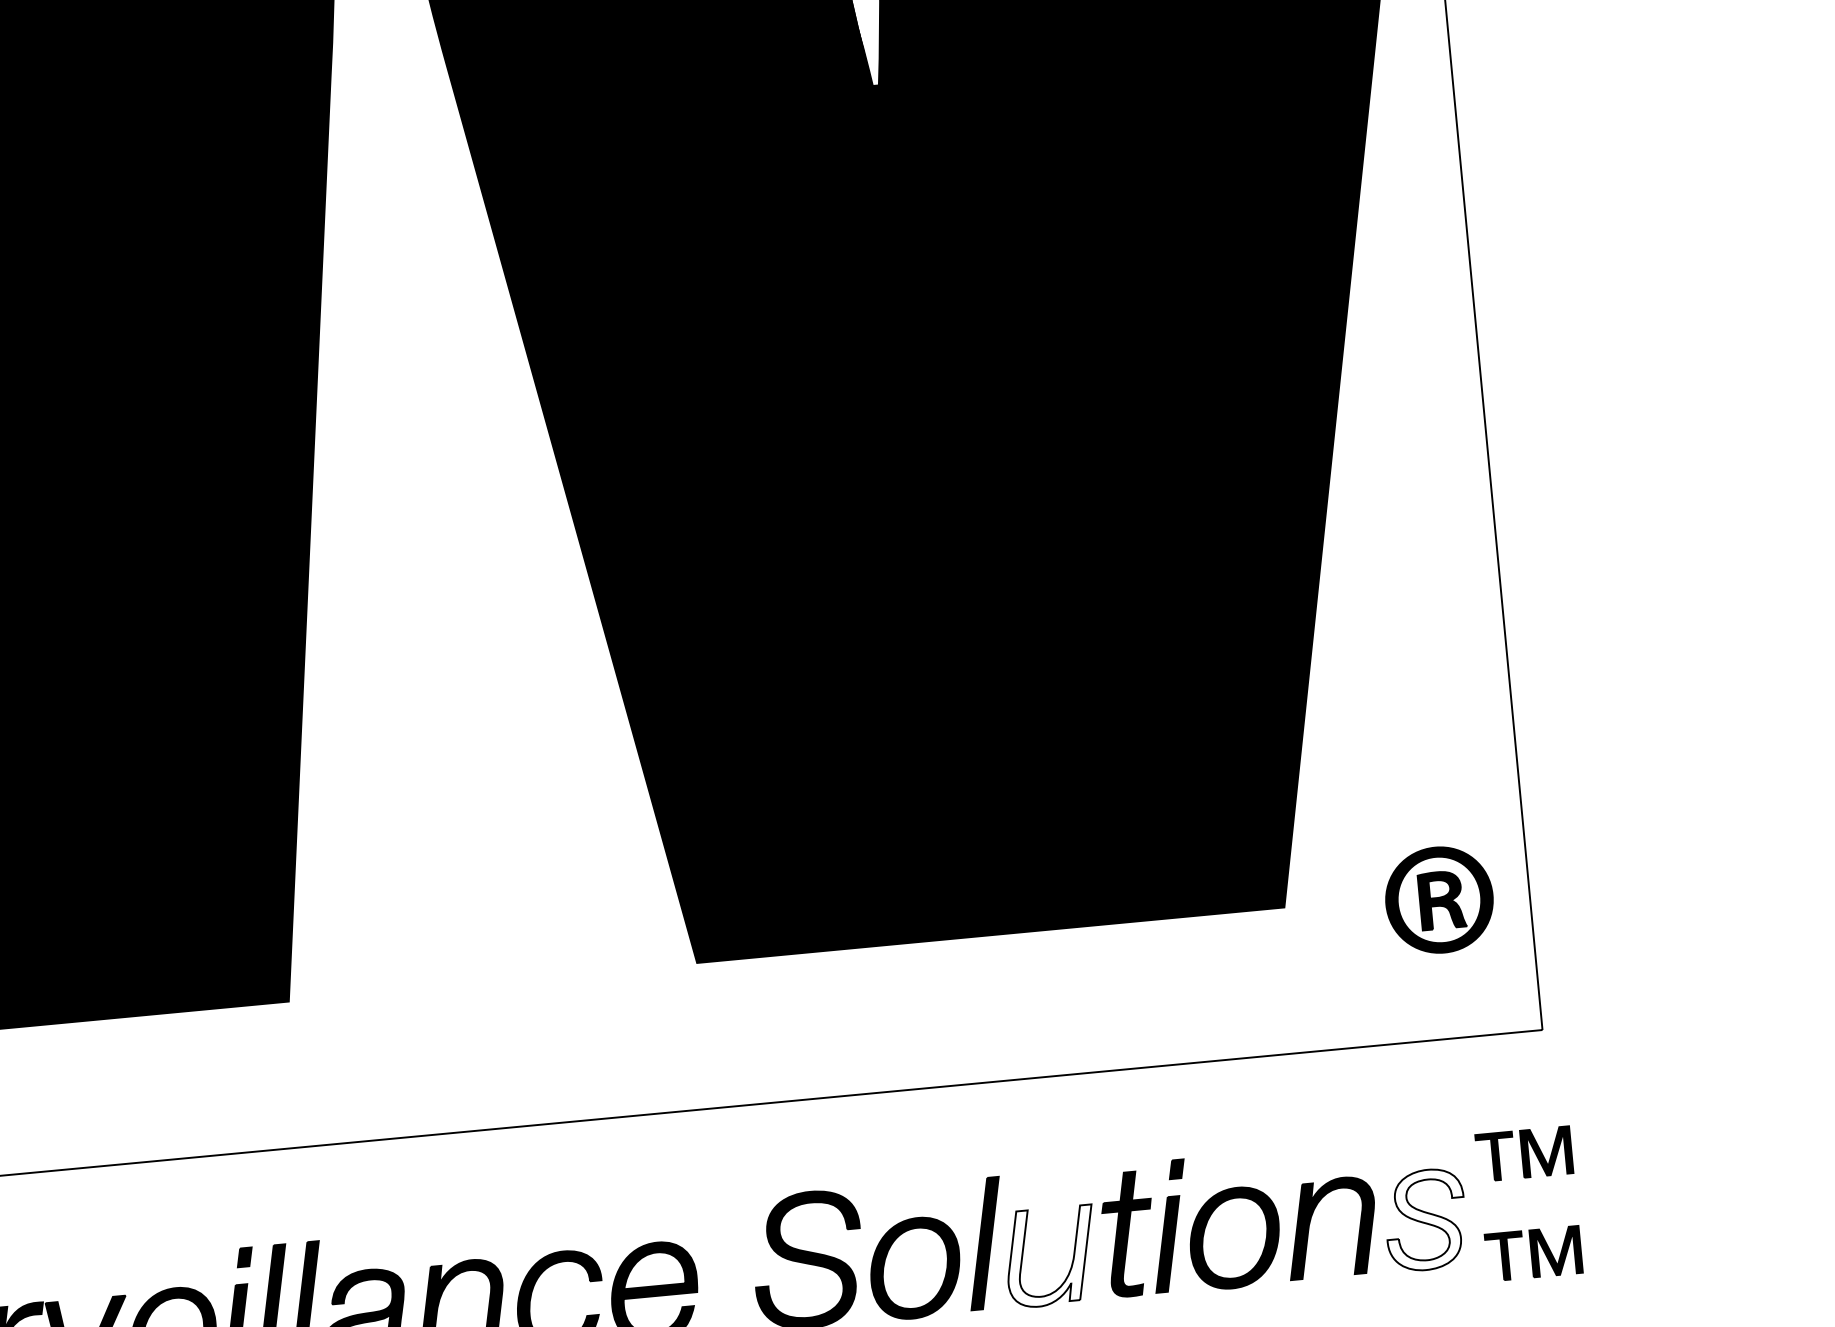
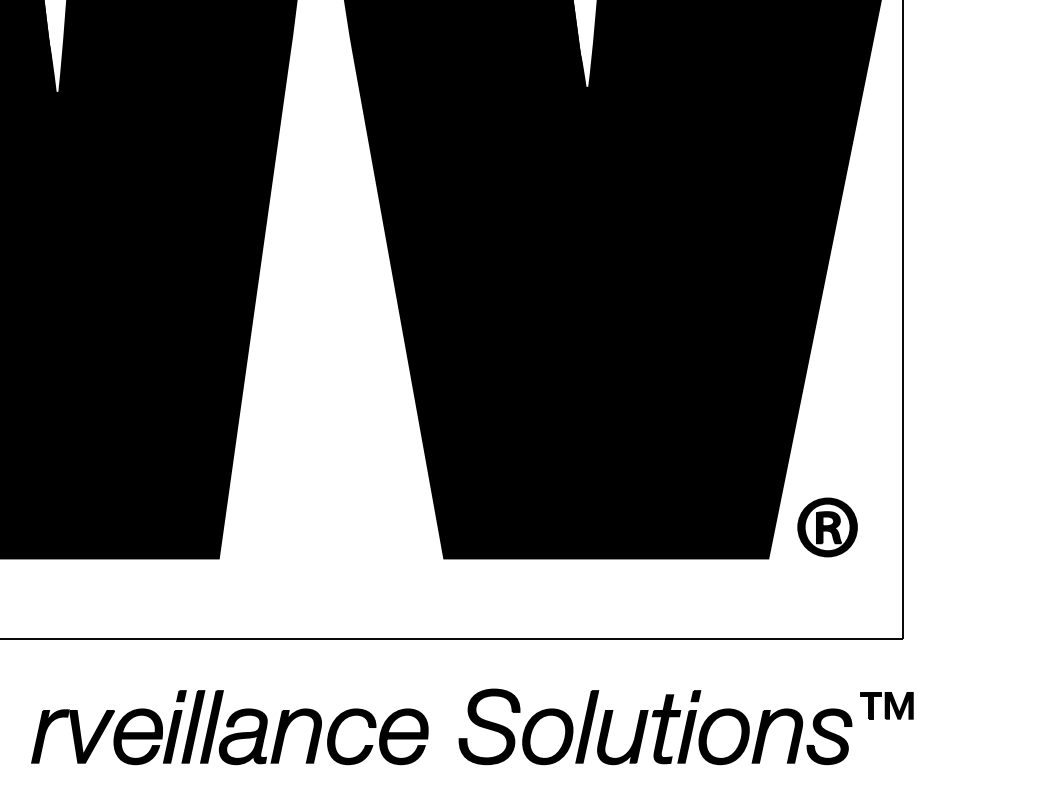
part: (1439, 900) -> (827, 527), moved
fill: (1425, 1219) -> (829, 736), added
part: (1533, 1253) -> (886, 760), removed
fill: (1050, 1256) -> (622, 737), added

